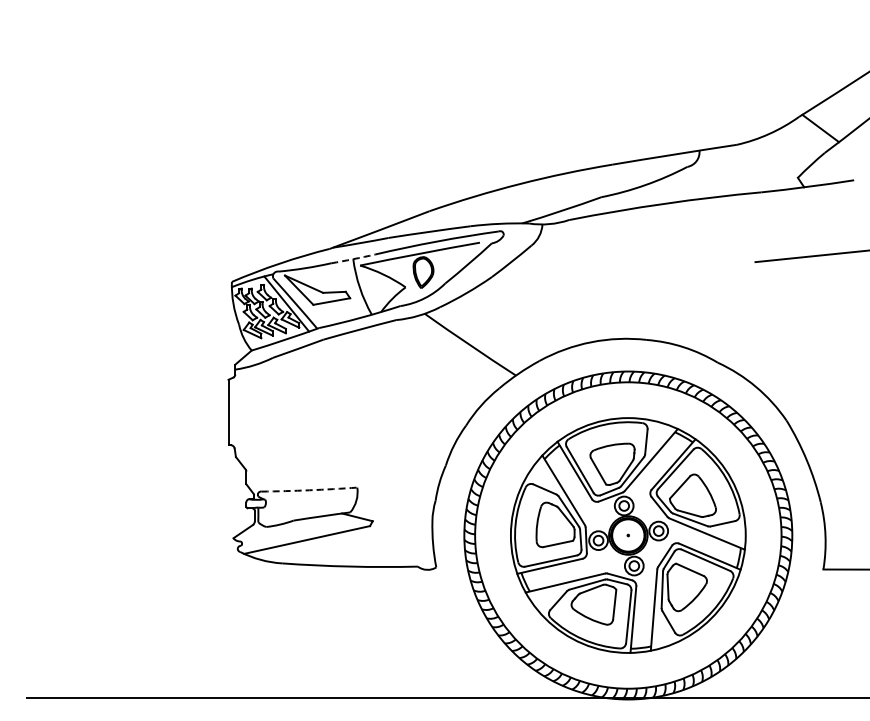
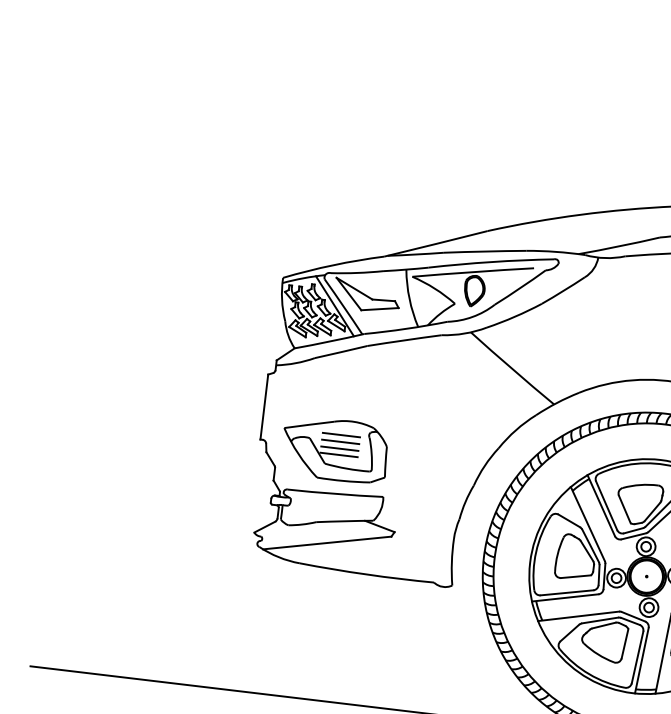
arc: (353, 259) -> (406, 269), dashed -> solid
part: (303, 446) -> (334, 449), added
arc: (309, 490) -> (335, 494), dashed -> solid

